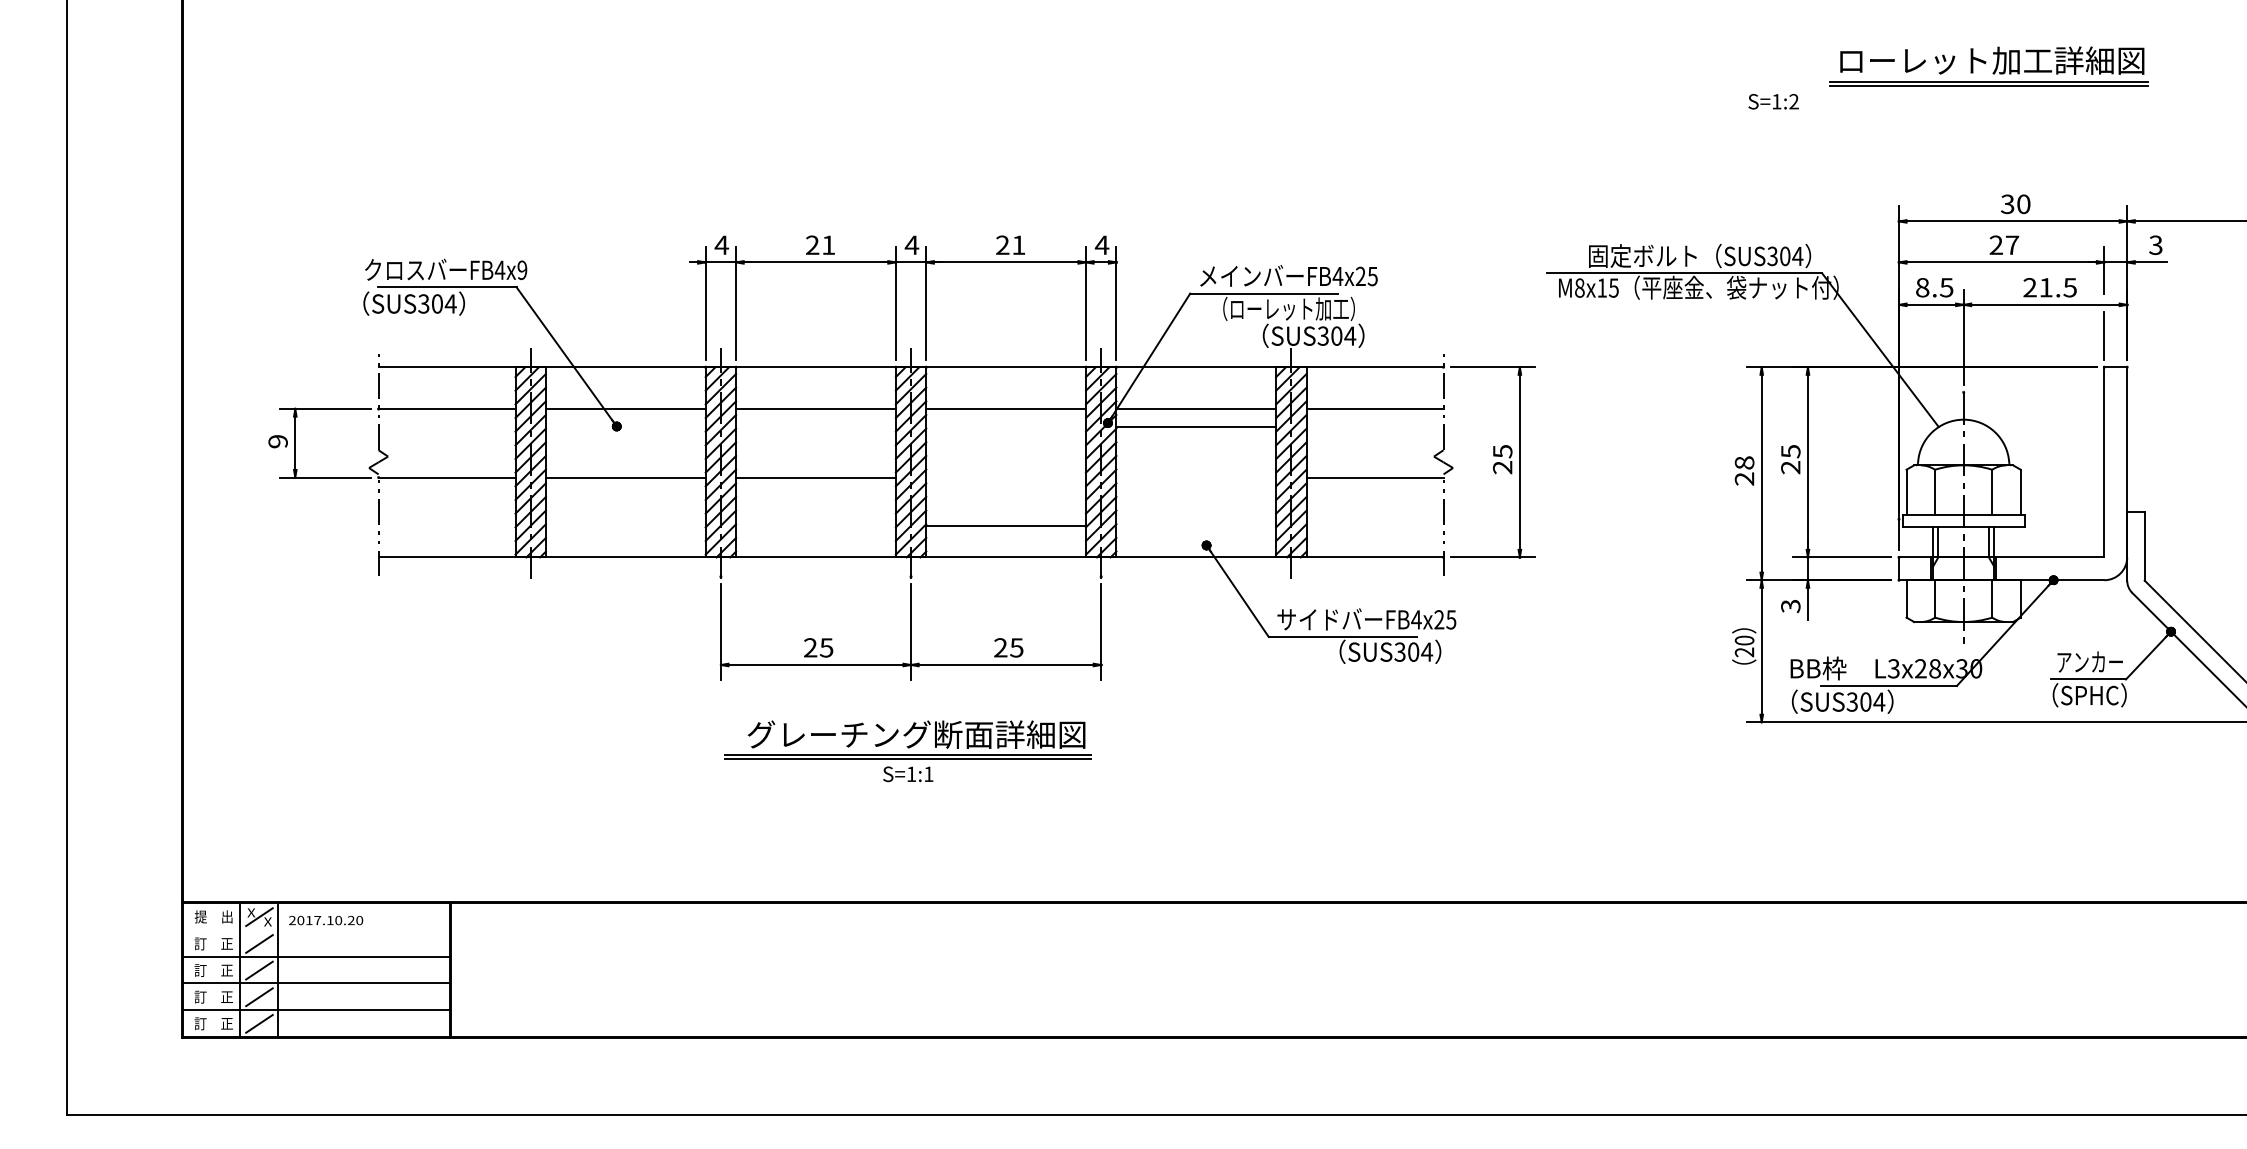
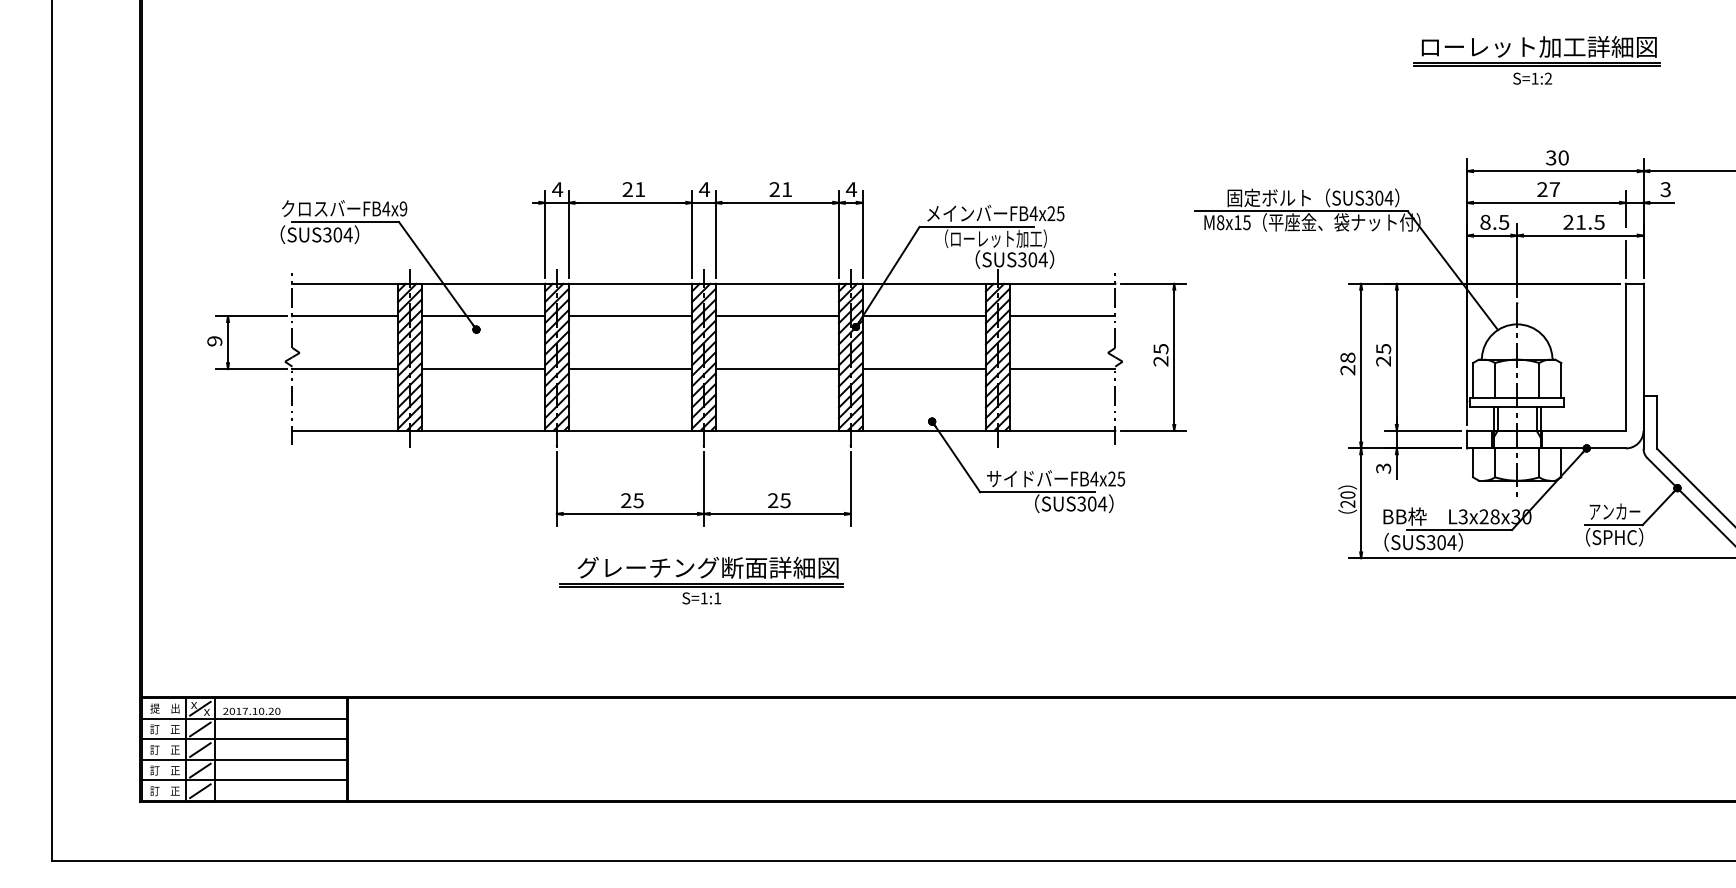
text: (1773, 101) -> (1532, 78), moved
line: (1196, 426) -> (924, 369), moved
line: (1006, 525) -> (777, 369), moved
line: (316, 930) -> (244, 719), added

